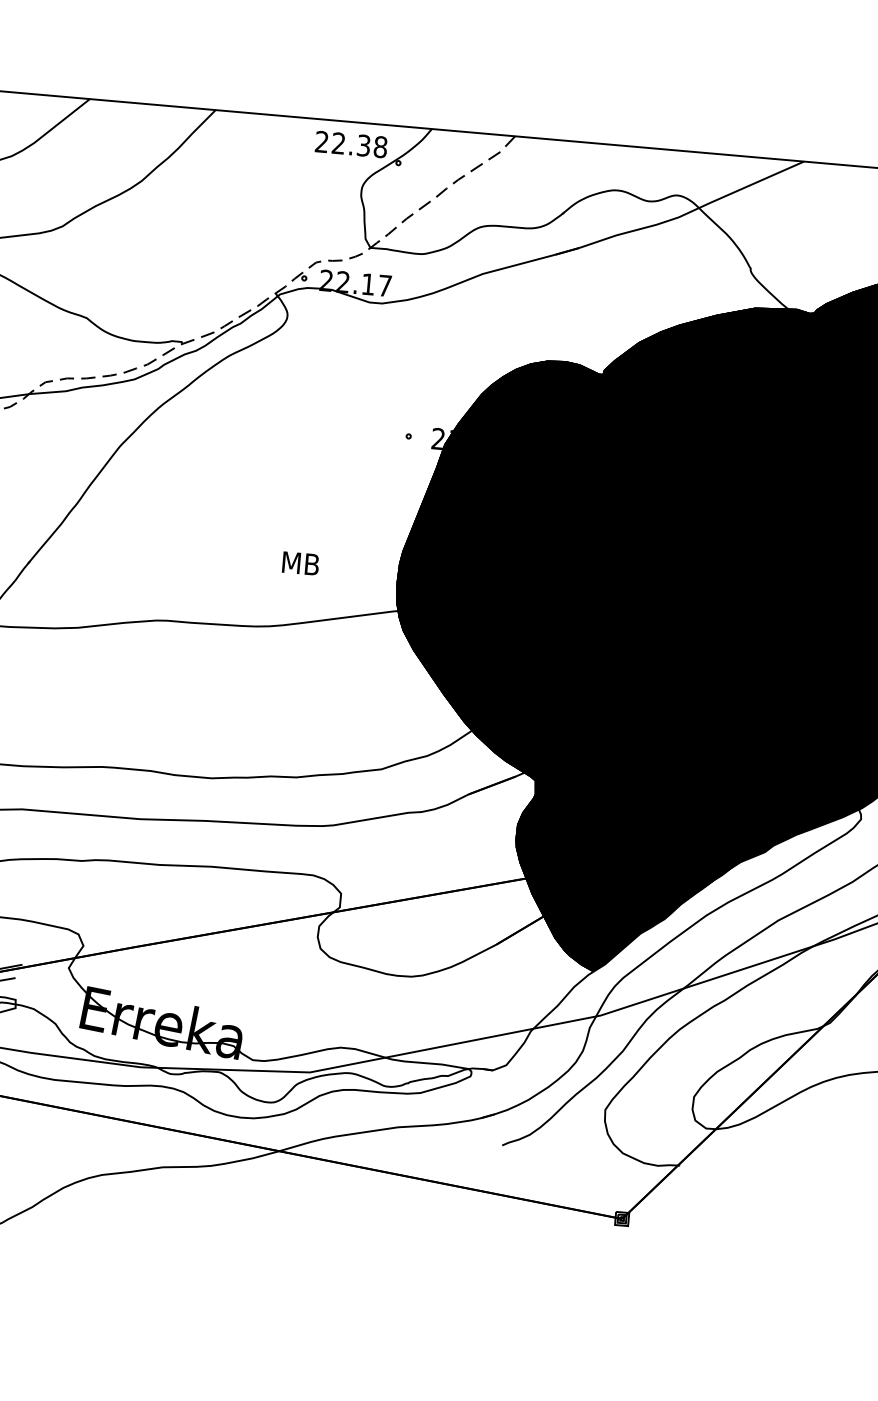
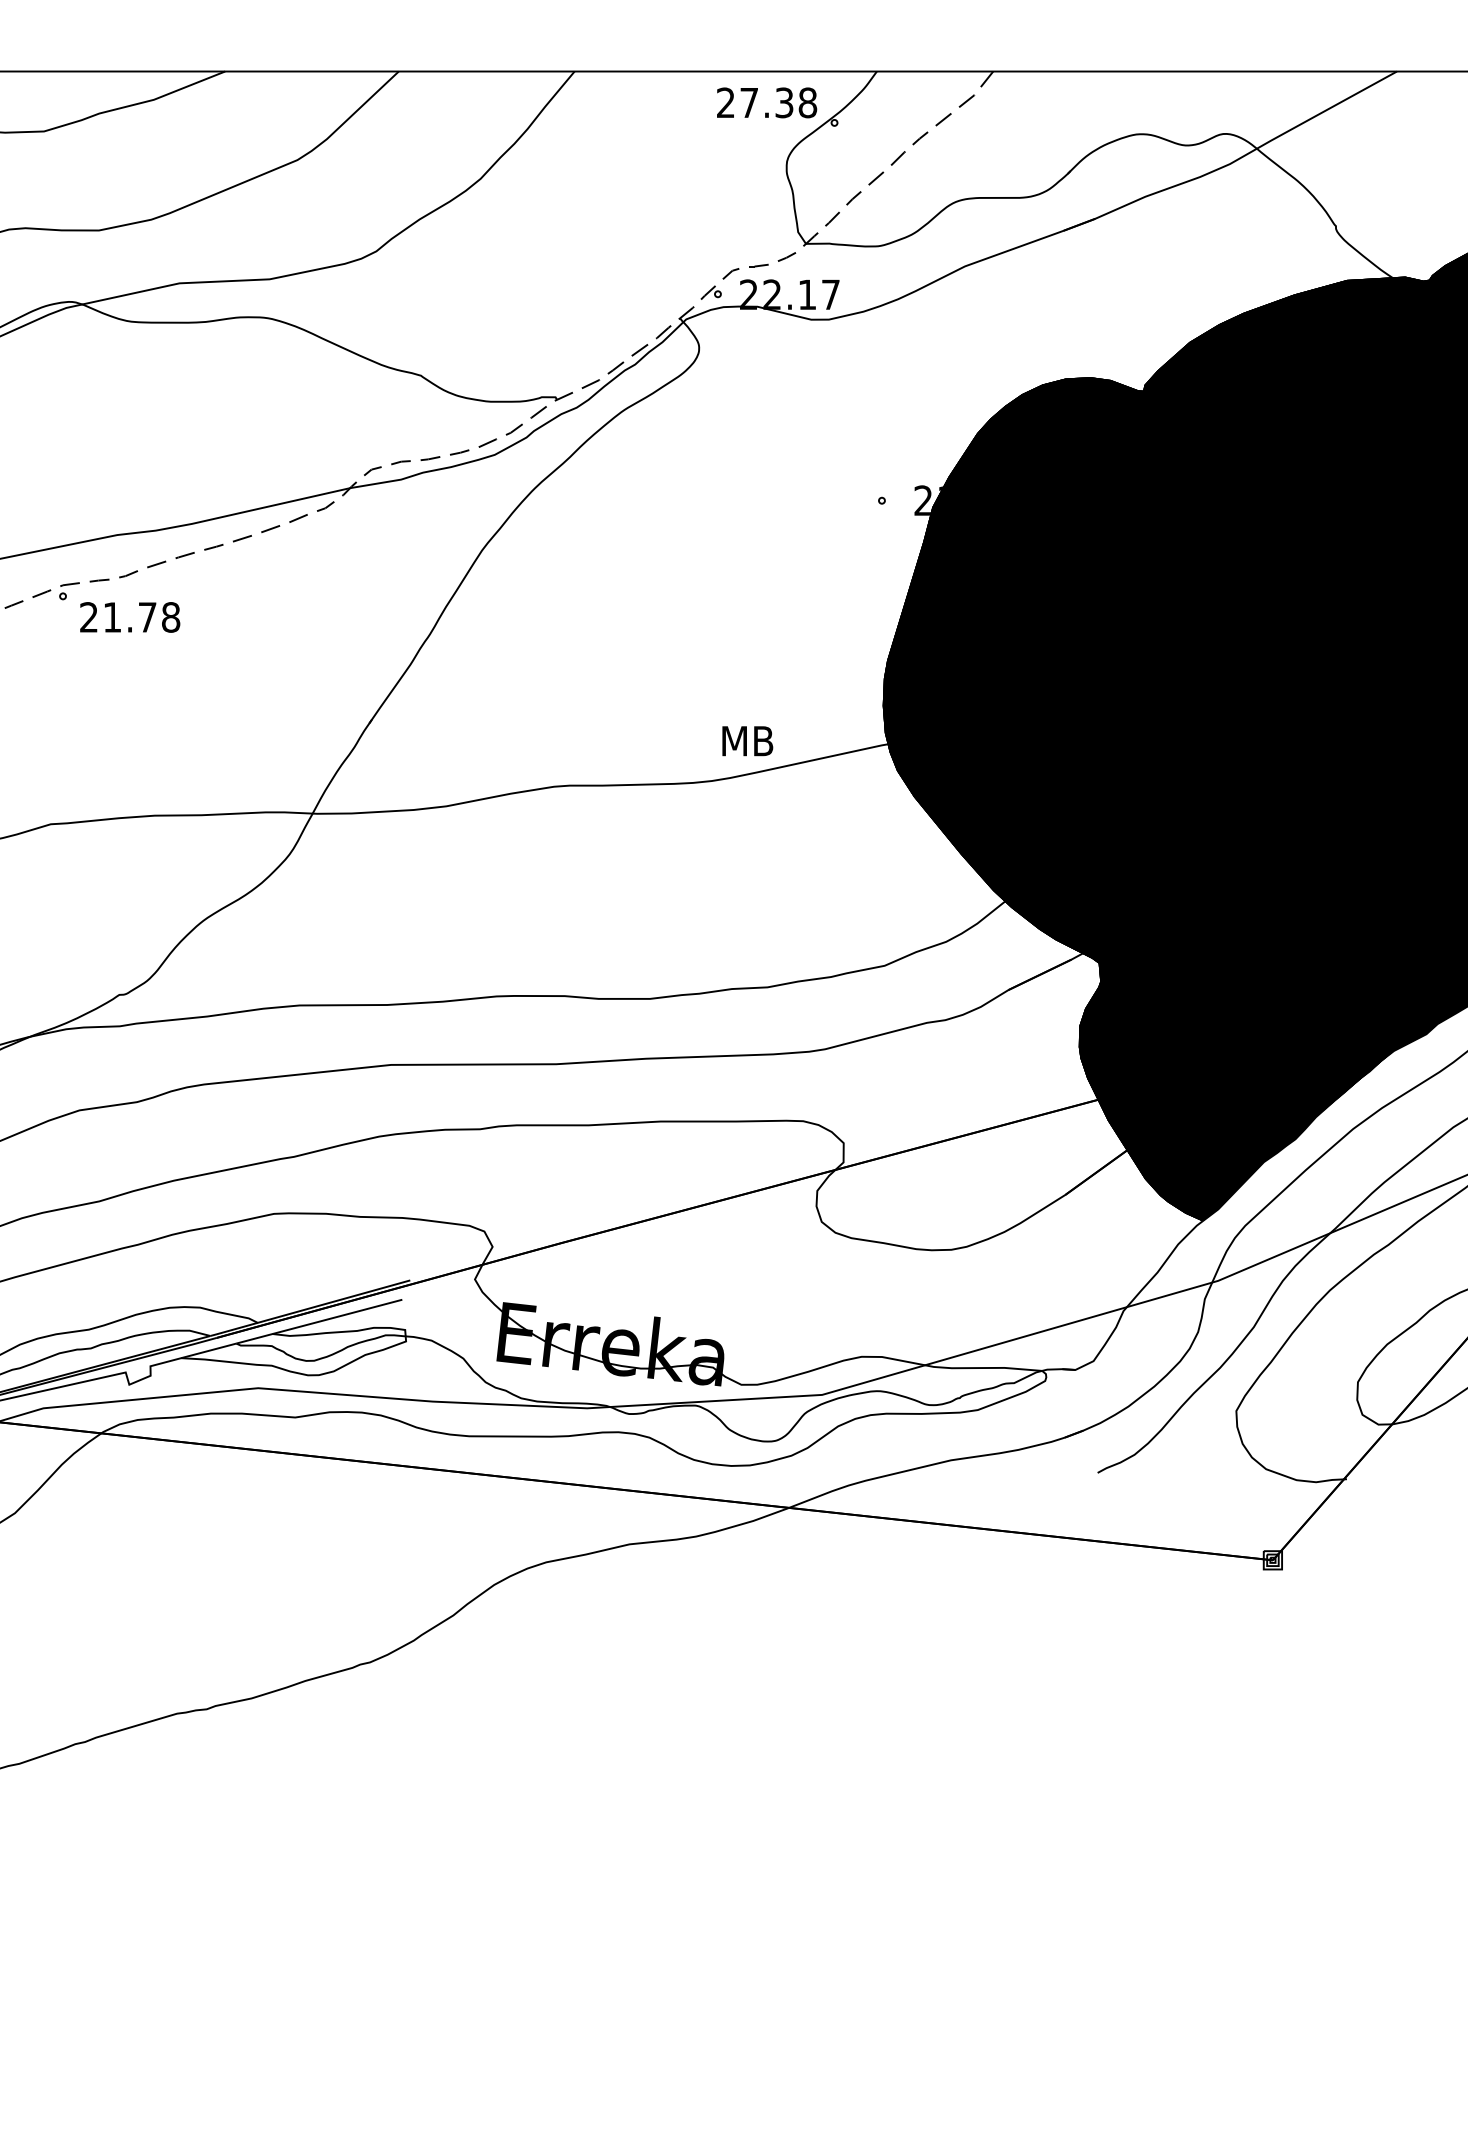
text: (338, 143) -> (748, 102), 22.38 -> 27.38
text: (300, 563) -> (747, 741), moved

